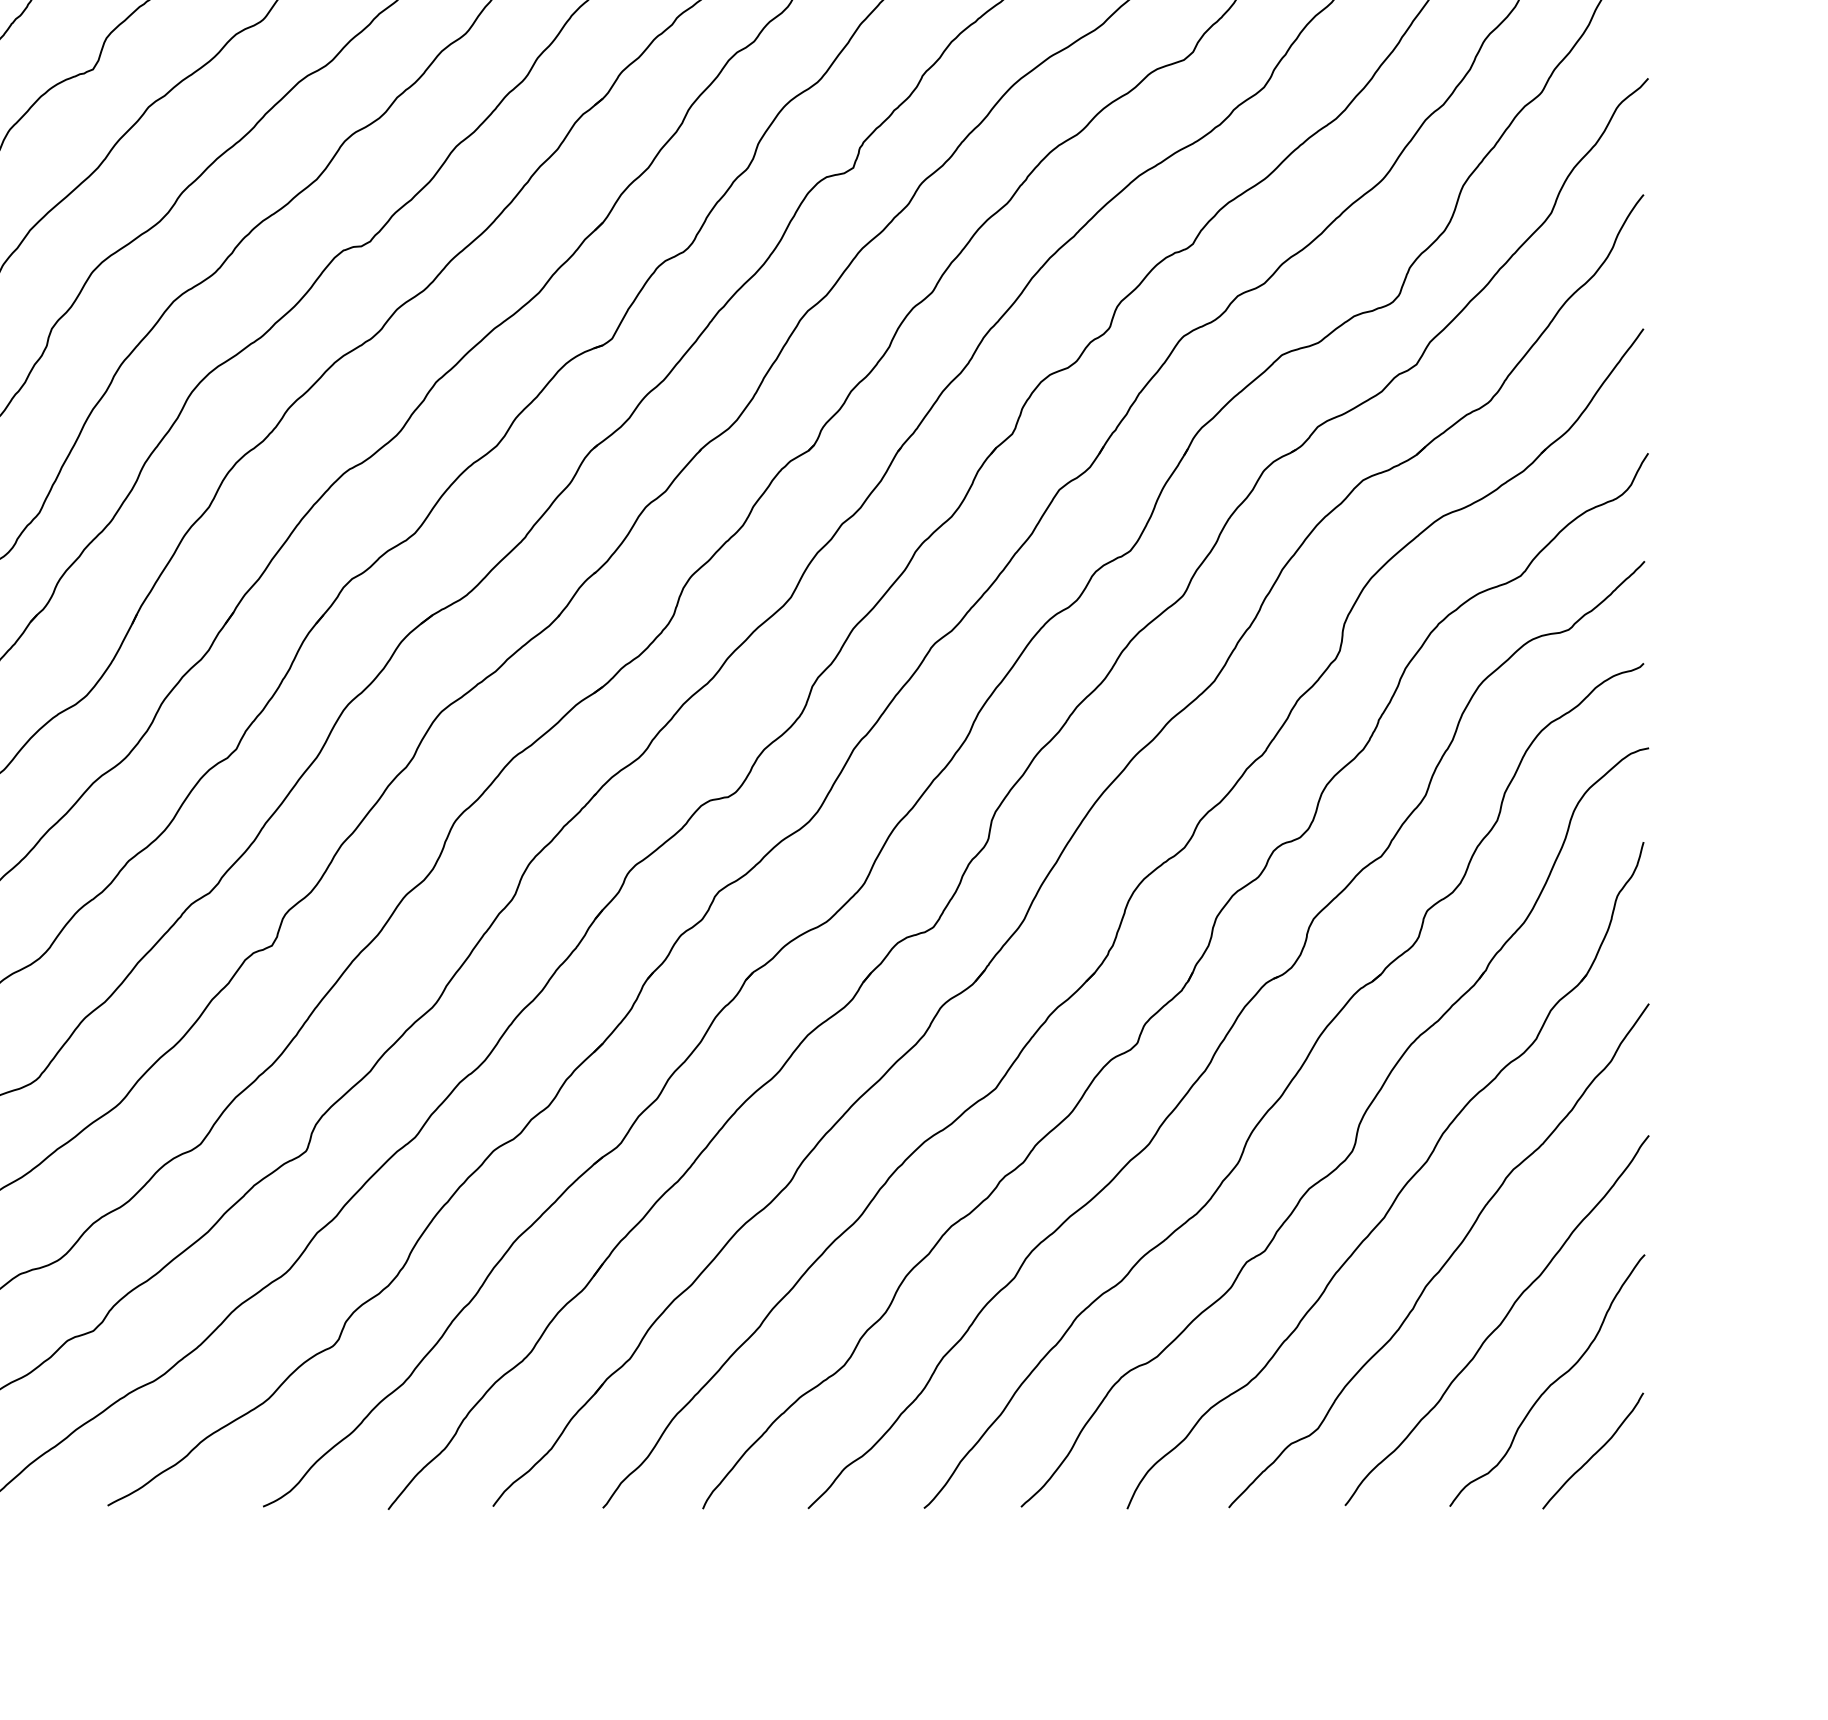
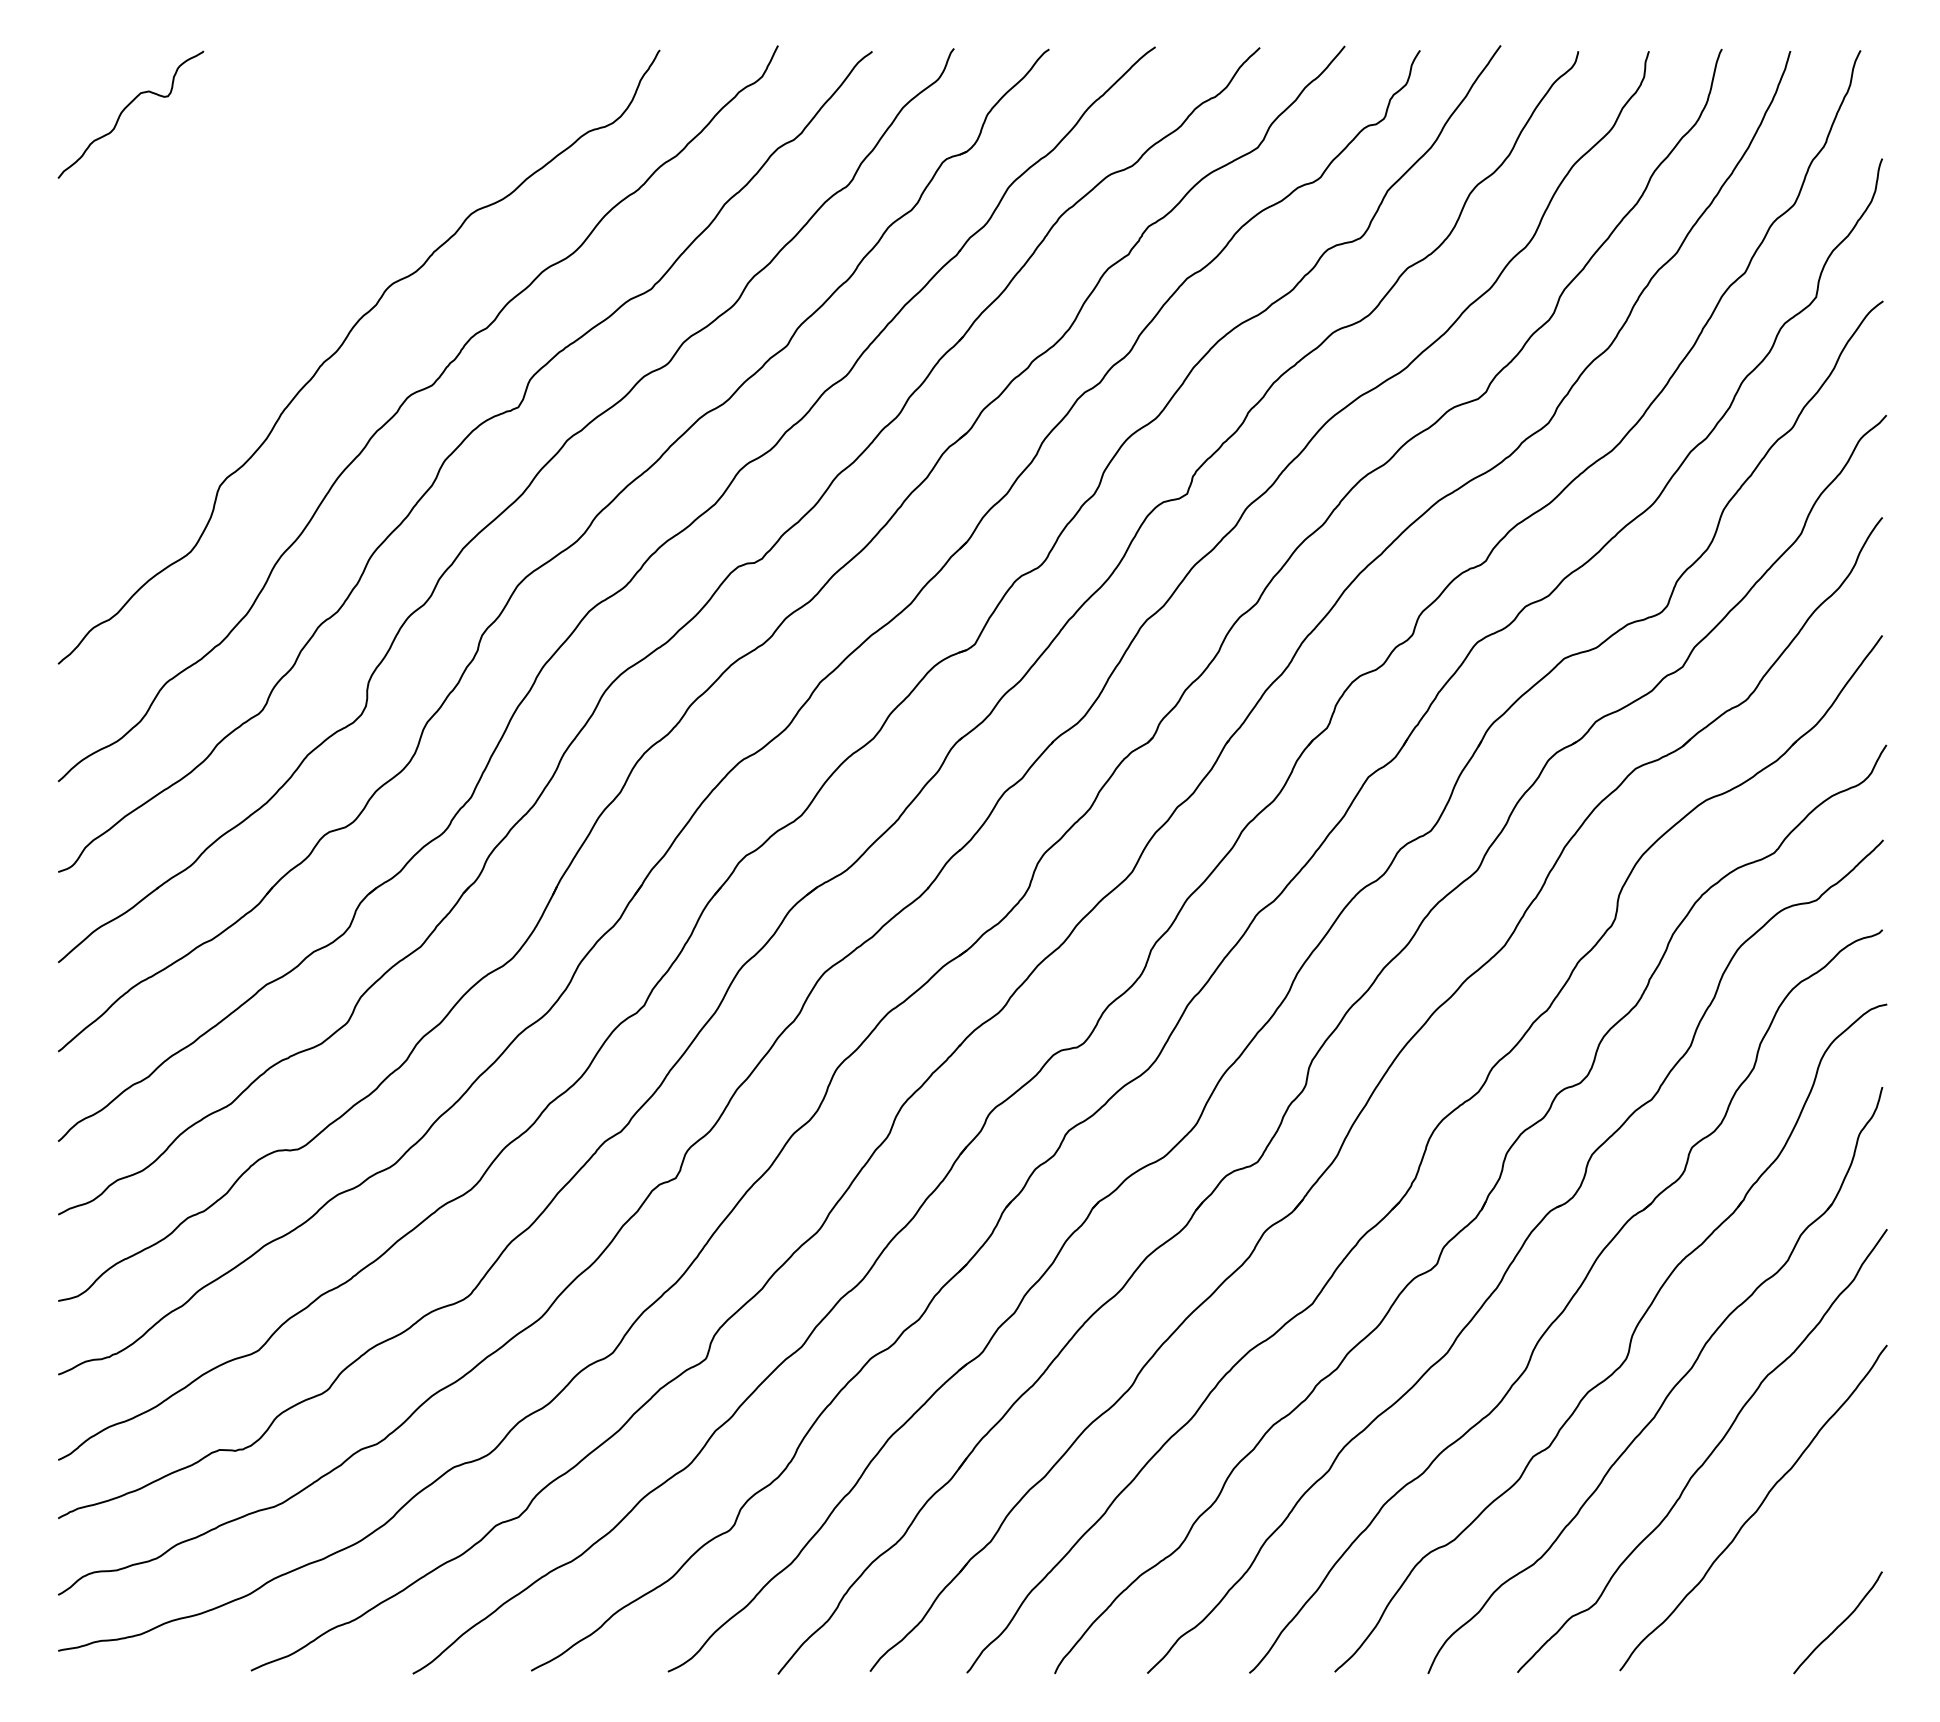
curve: (1550, 1383) -> (1800, 1563), removed

